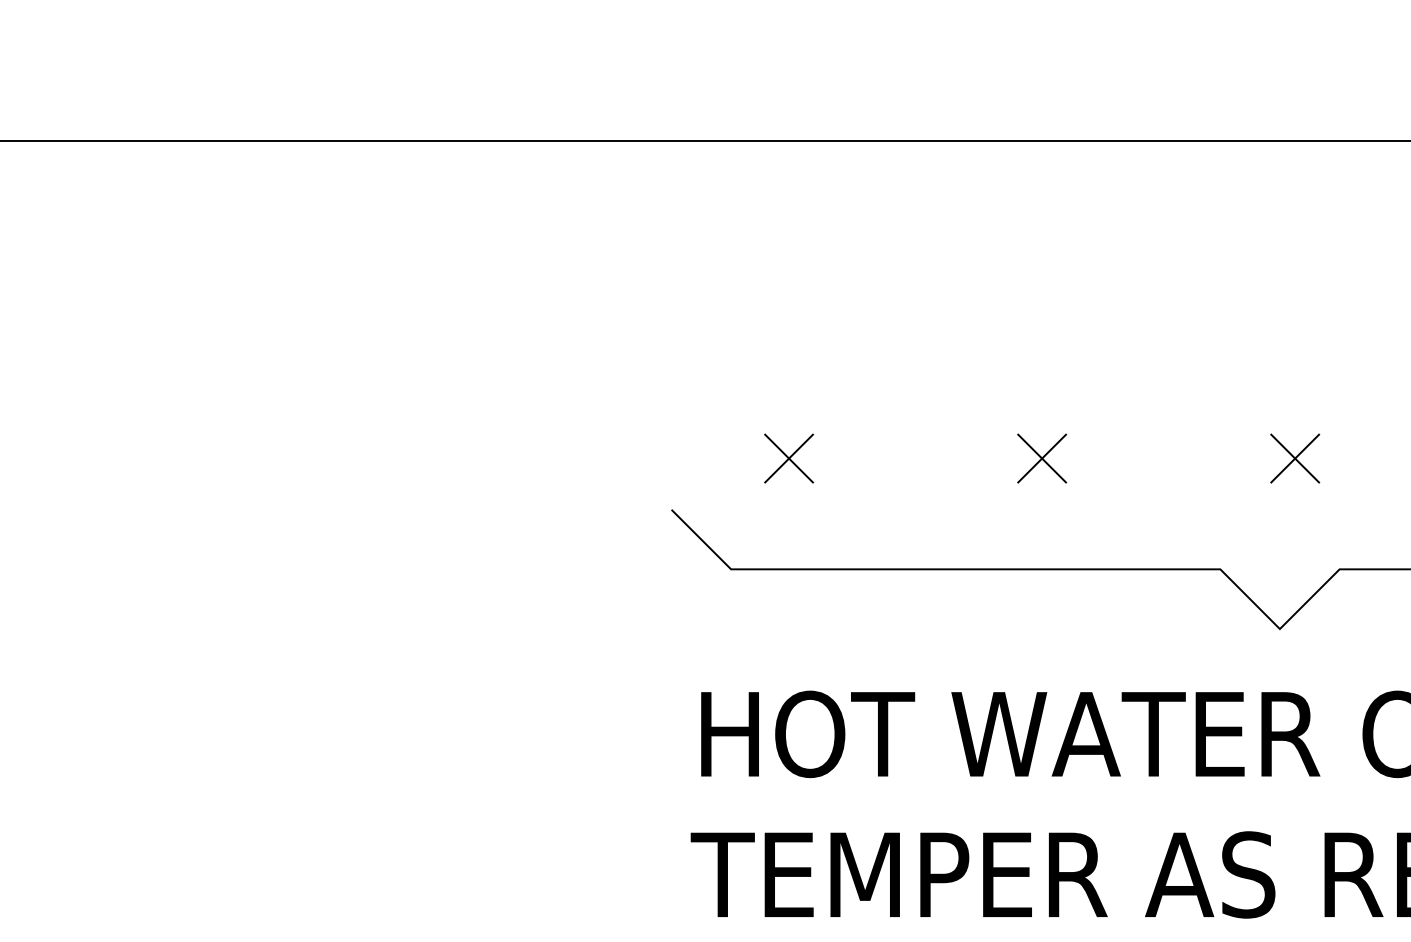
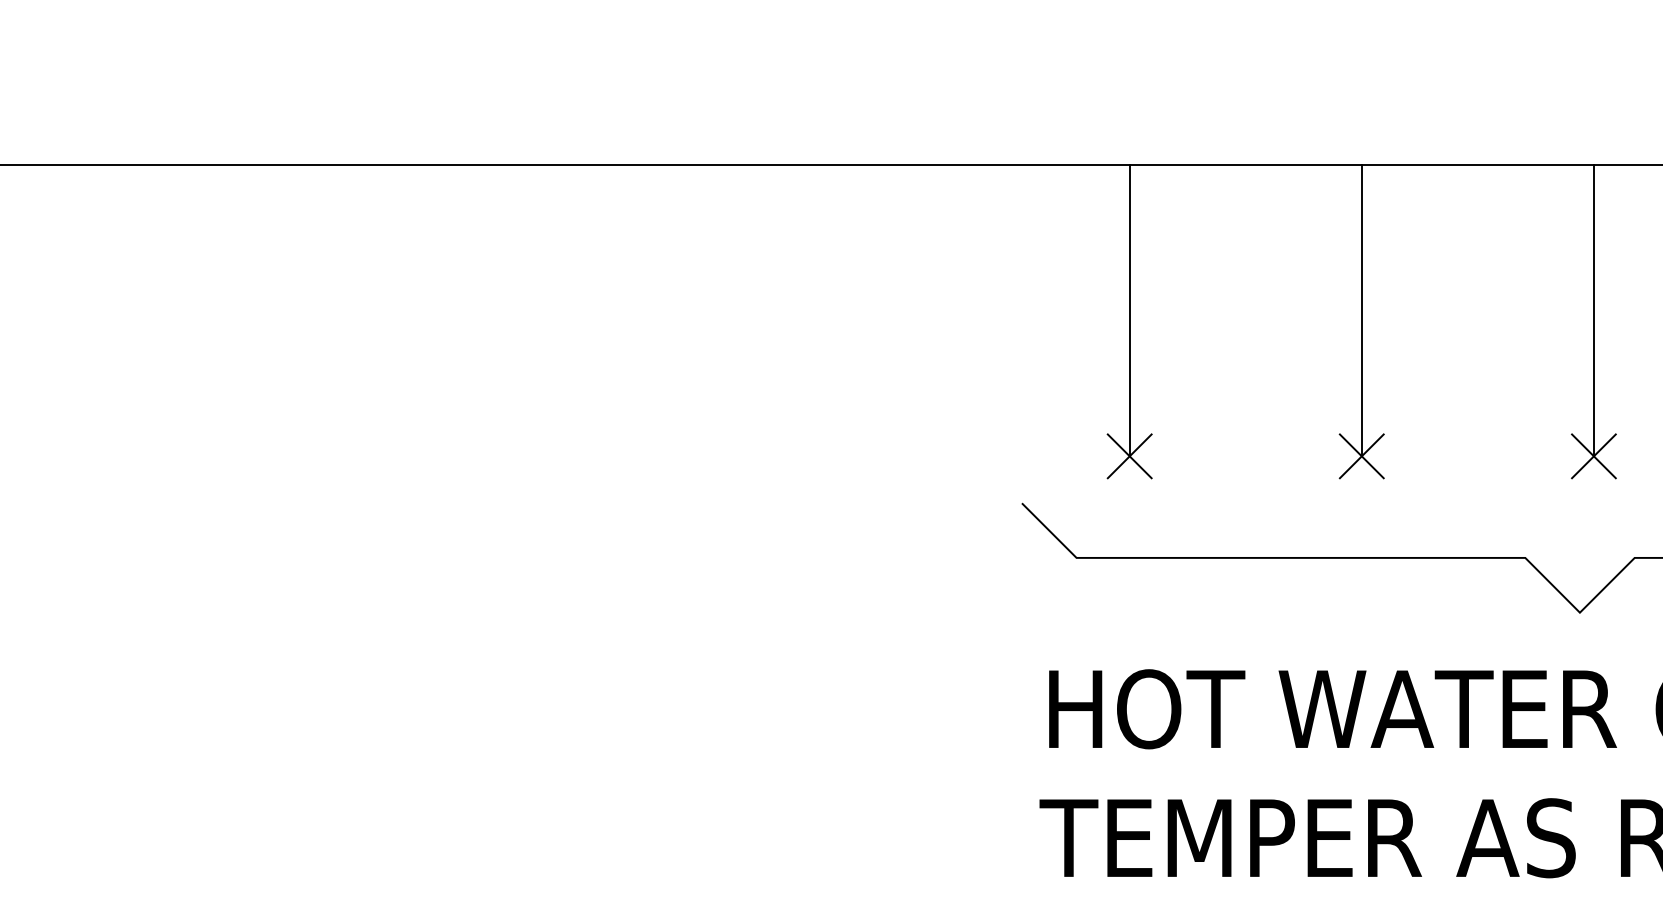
line: (788, 299) -> (1129, 310), added
line: (1041, 299) -> (1361, 310), added
line: (1295, 299) -> (1594, 310), added

